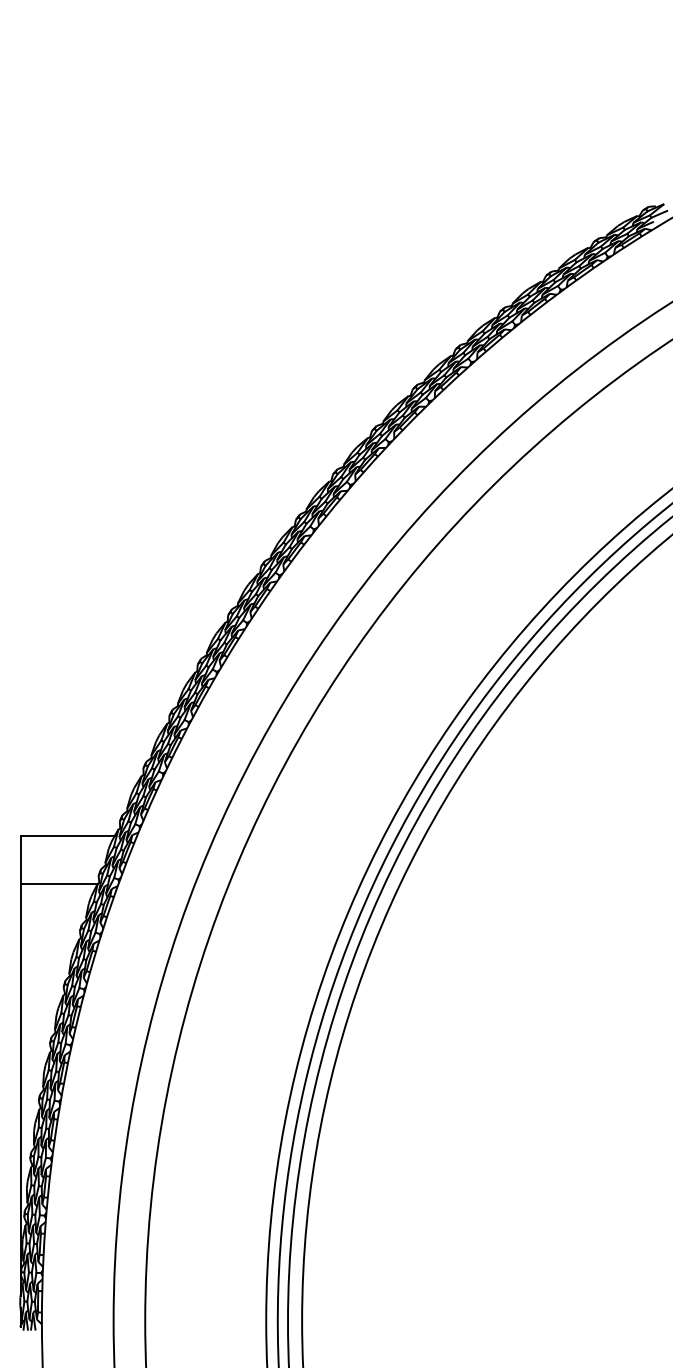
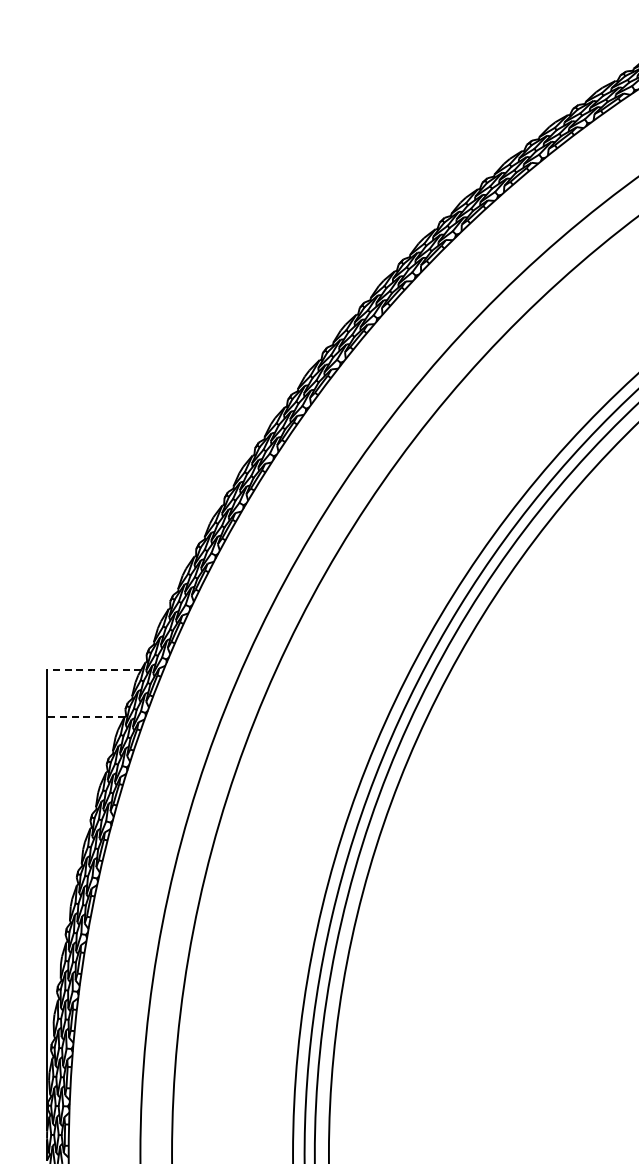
line: (67, 836) -> (94, 669), solid -> dashed
line: (59, 883) -> (86, 716), solid -> dashed

